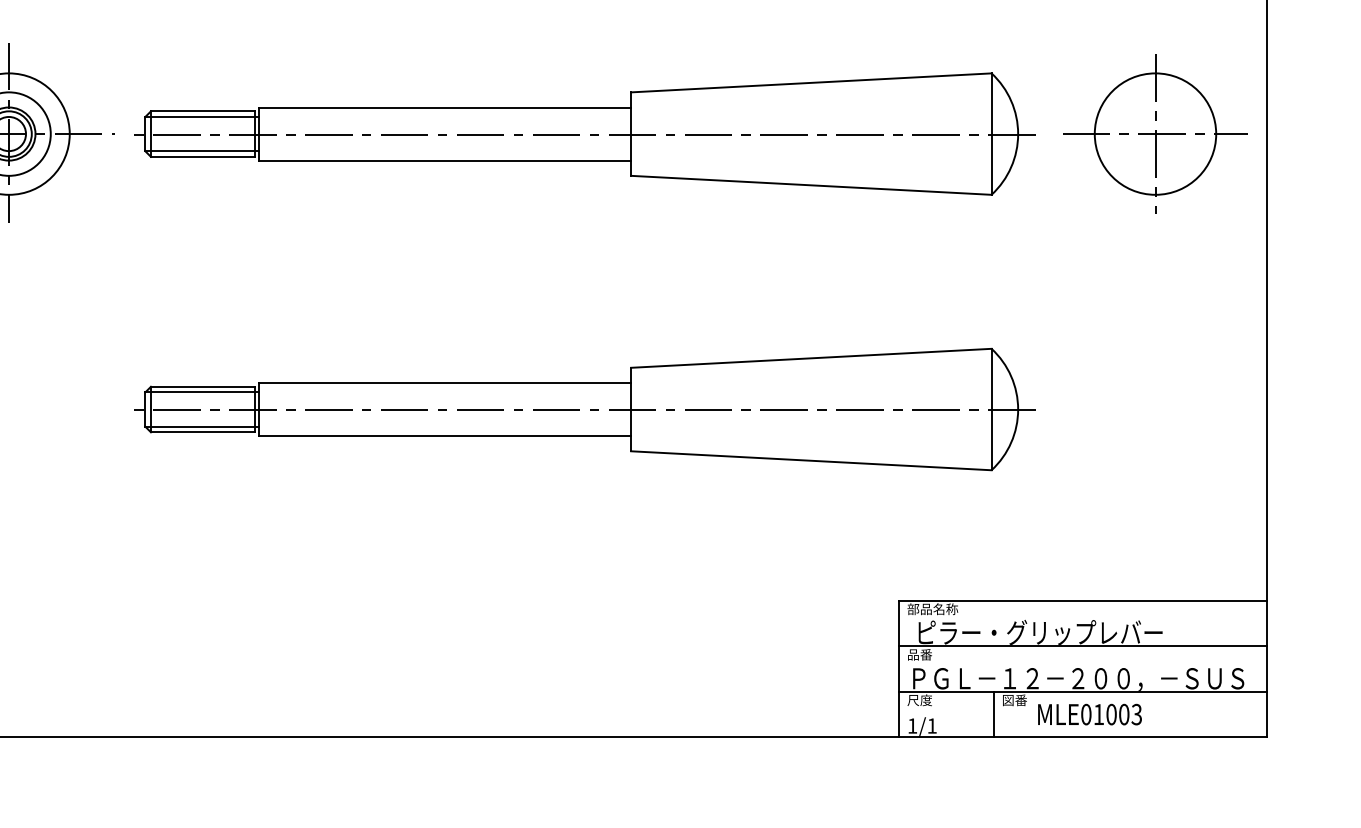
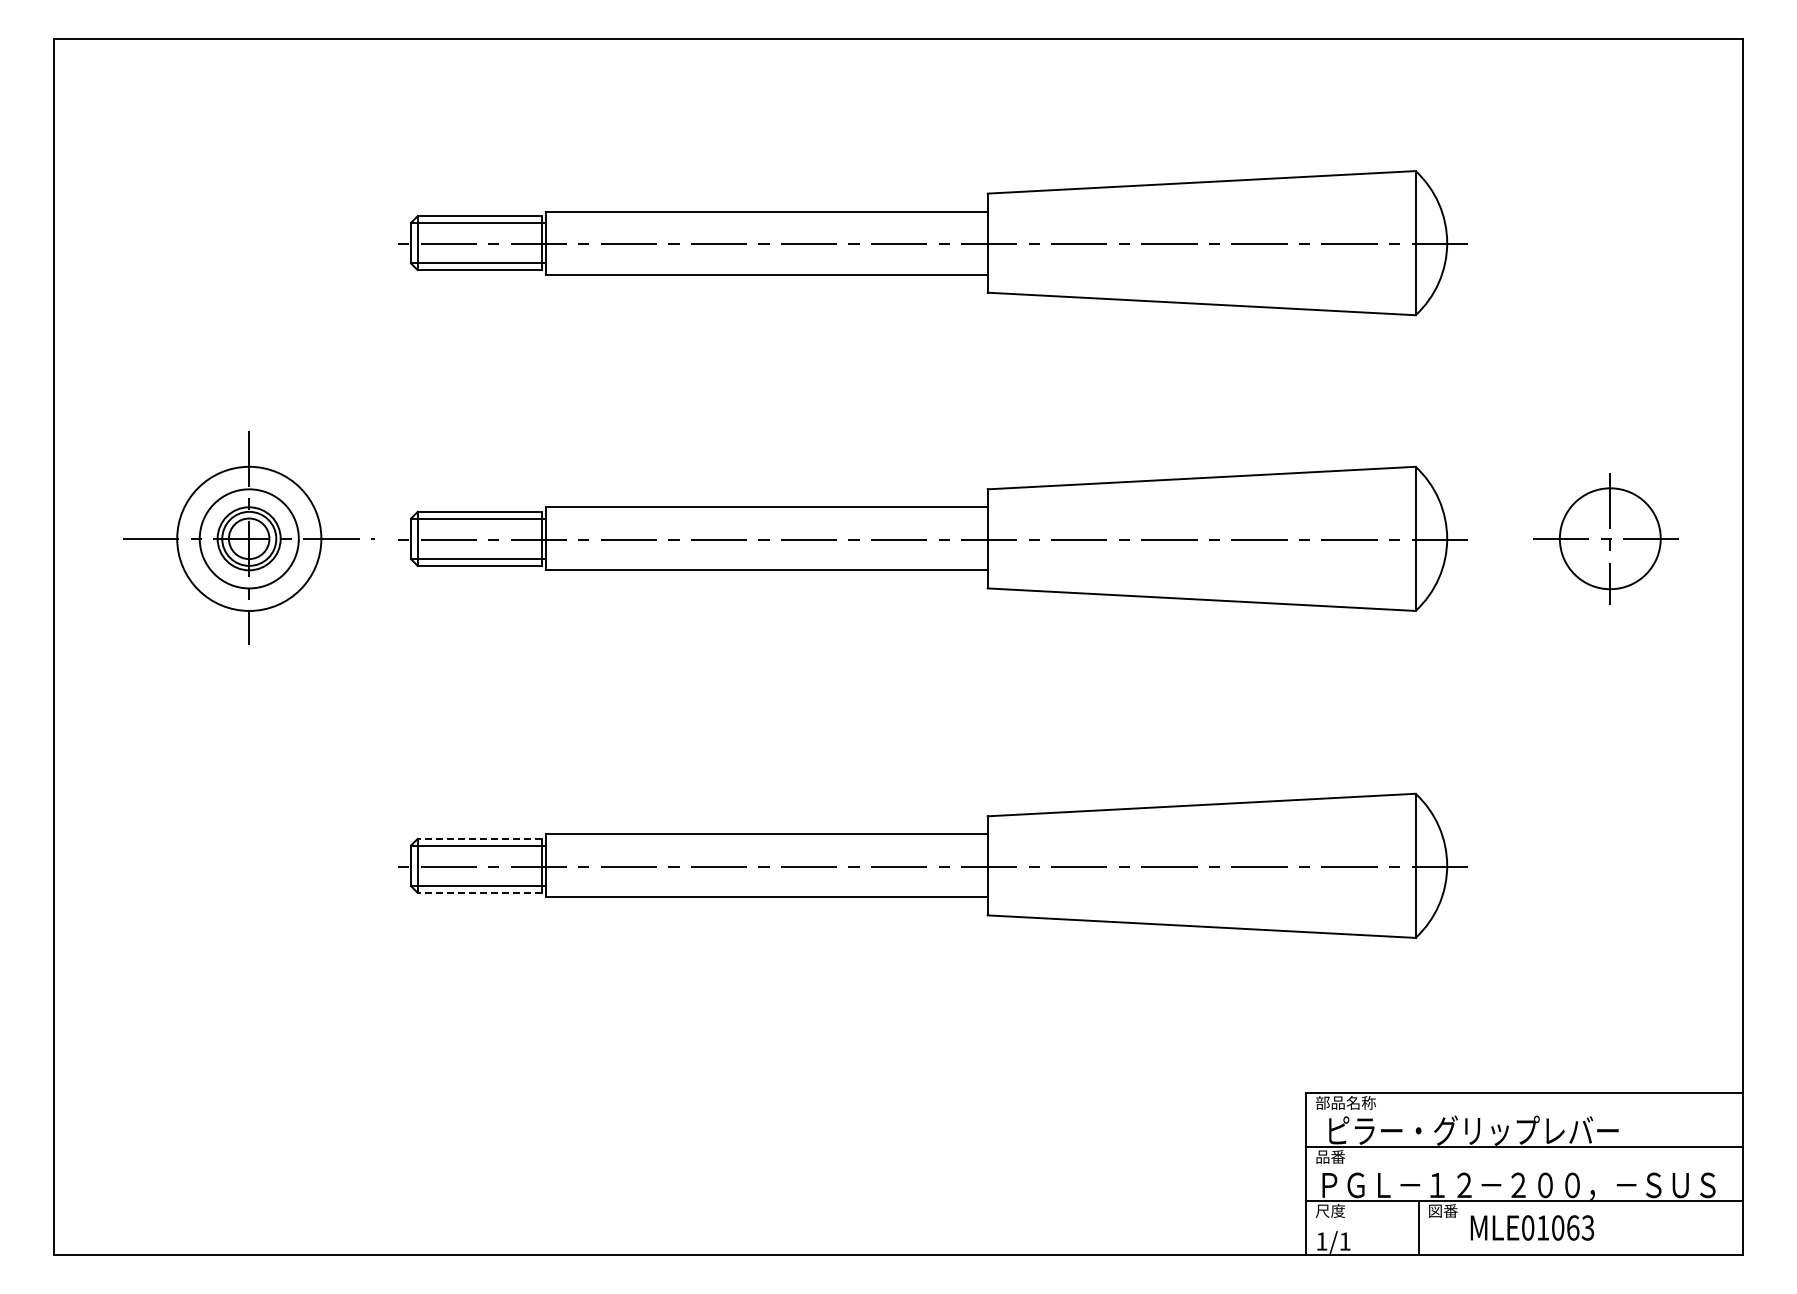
part: (1155, 133) -> (1610, 538), size x0.7
line: (202, 386) -> (479, 838), solid -> dashed
line: (202, 432) -> (479, 892), solid -> dashed
text: (1124, 714) -> (1573, 1227), MLE01003 -> MLE01063

